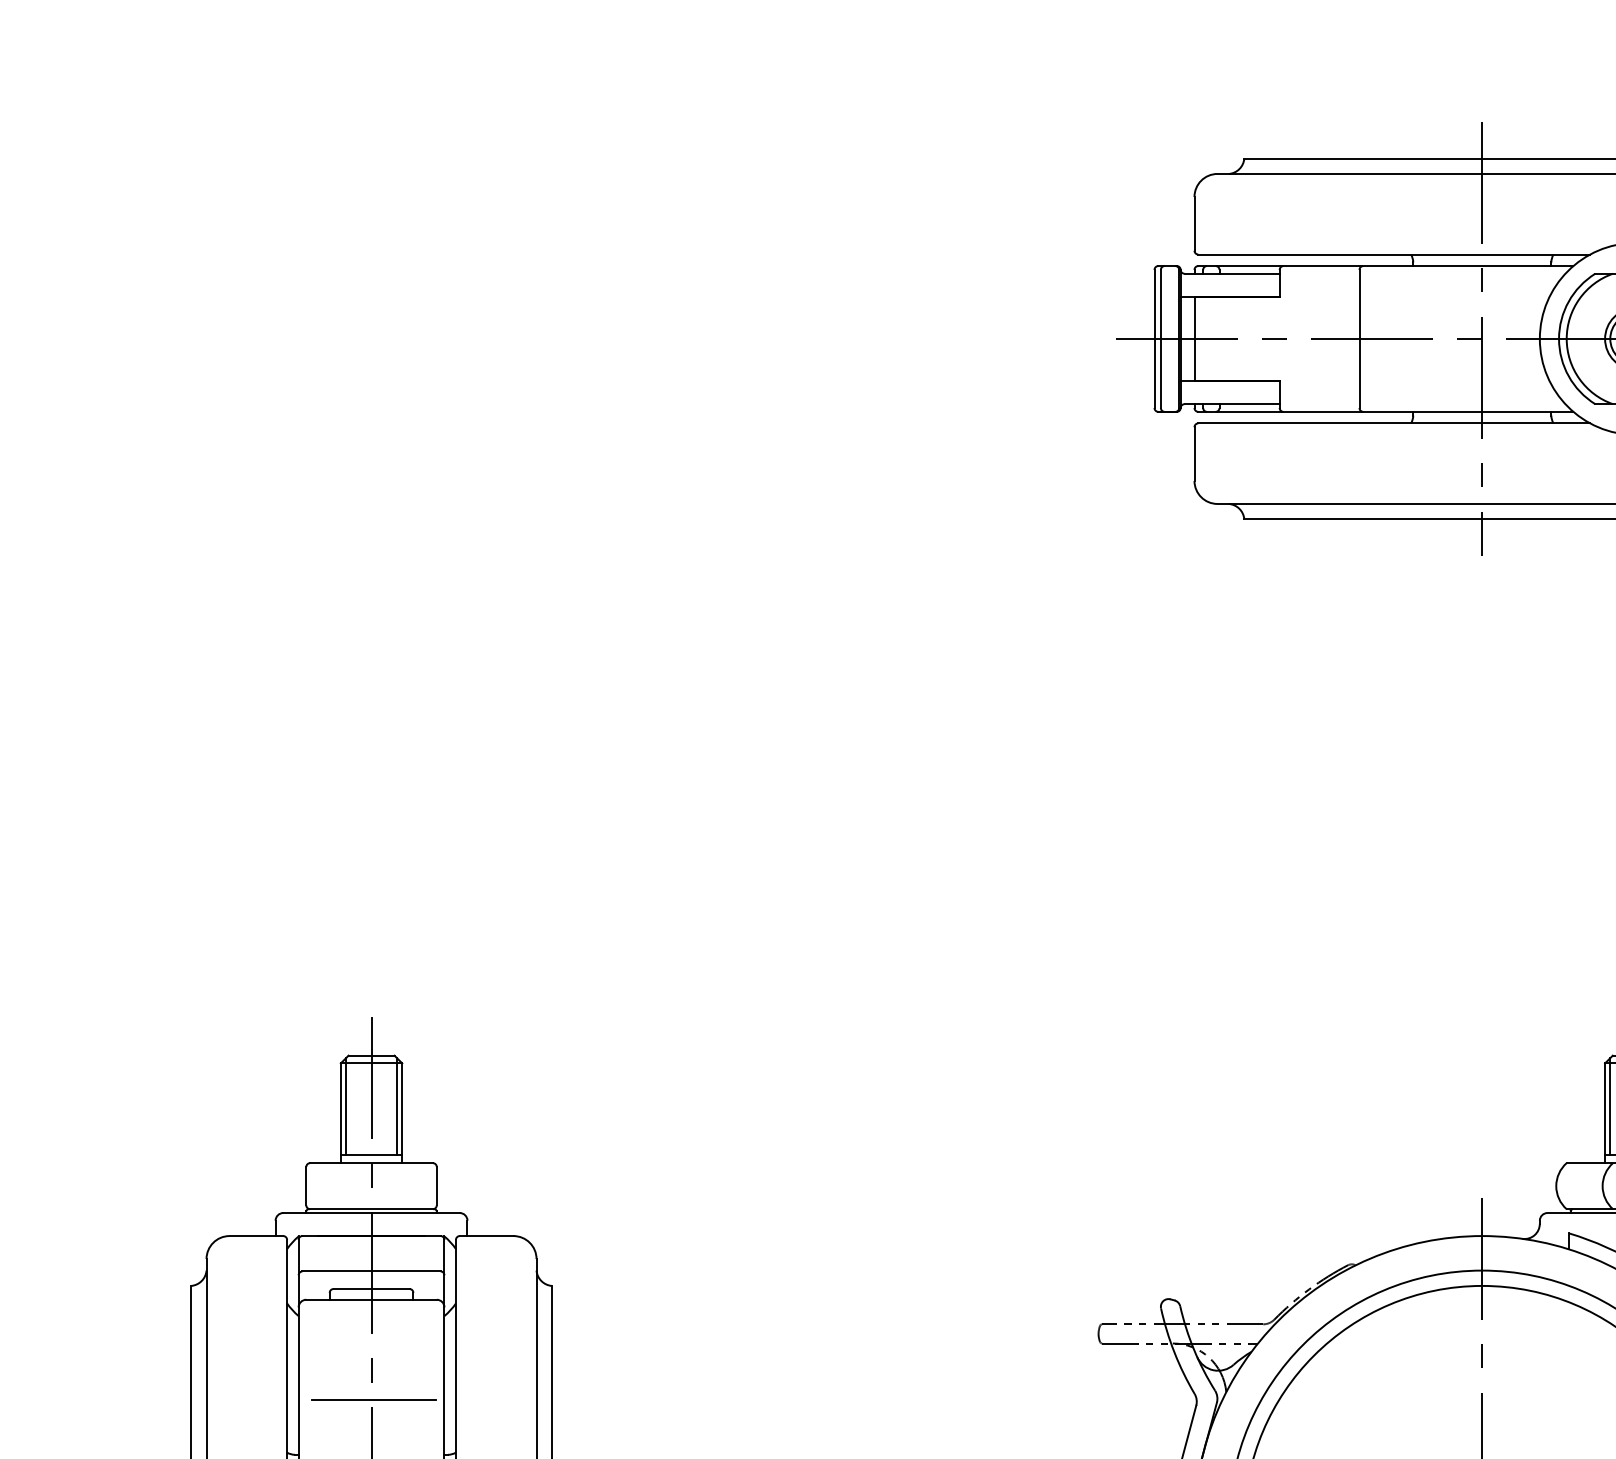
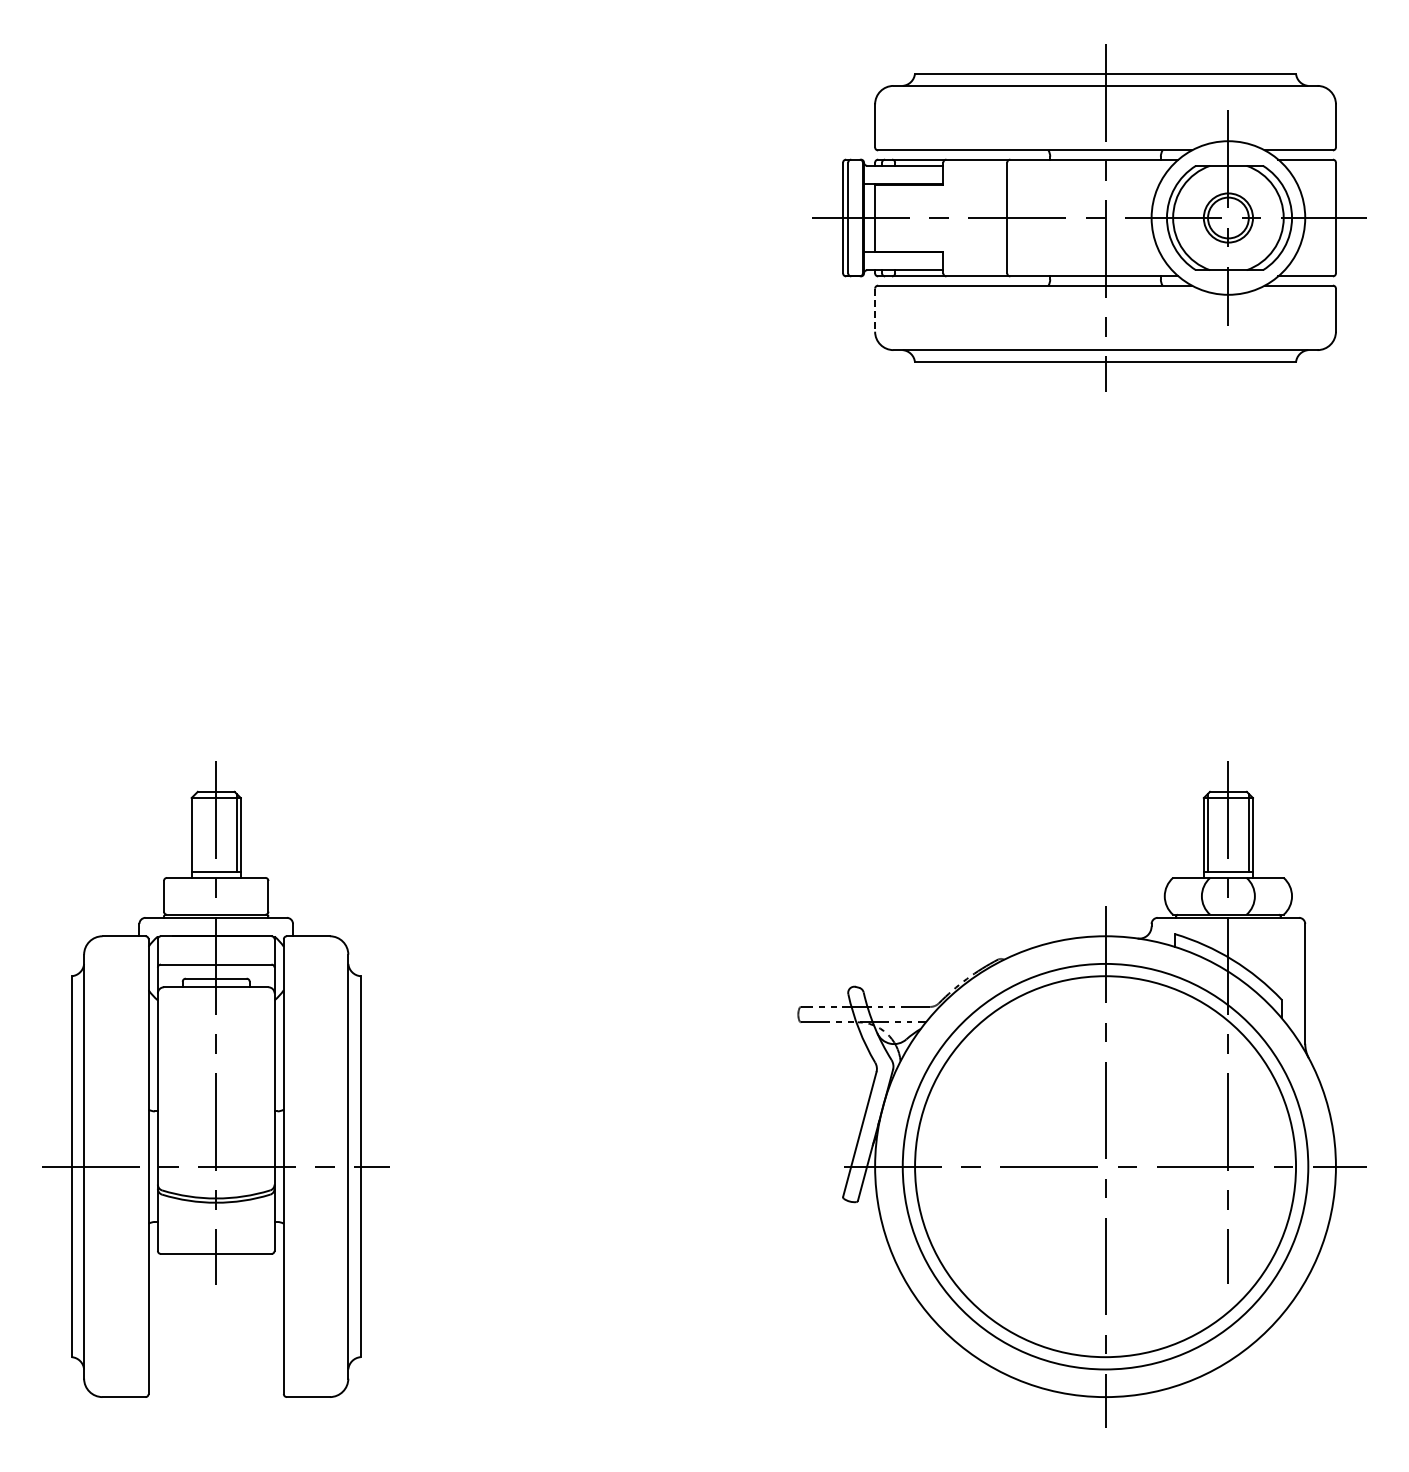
line: (1194, 454) -> (875, 310), solid -> dashed
line: (345, 1106) -> (195, 832), removed
line: (373, 1399) -> (217, 1067), removed

